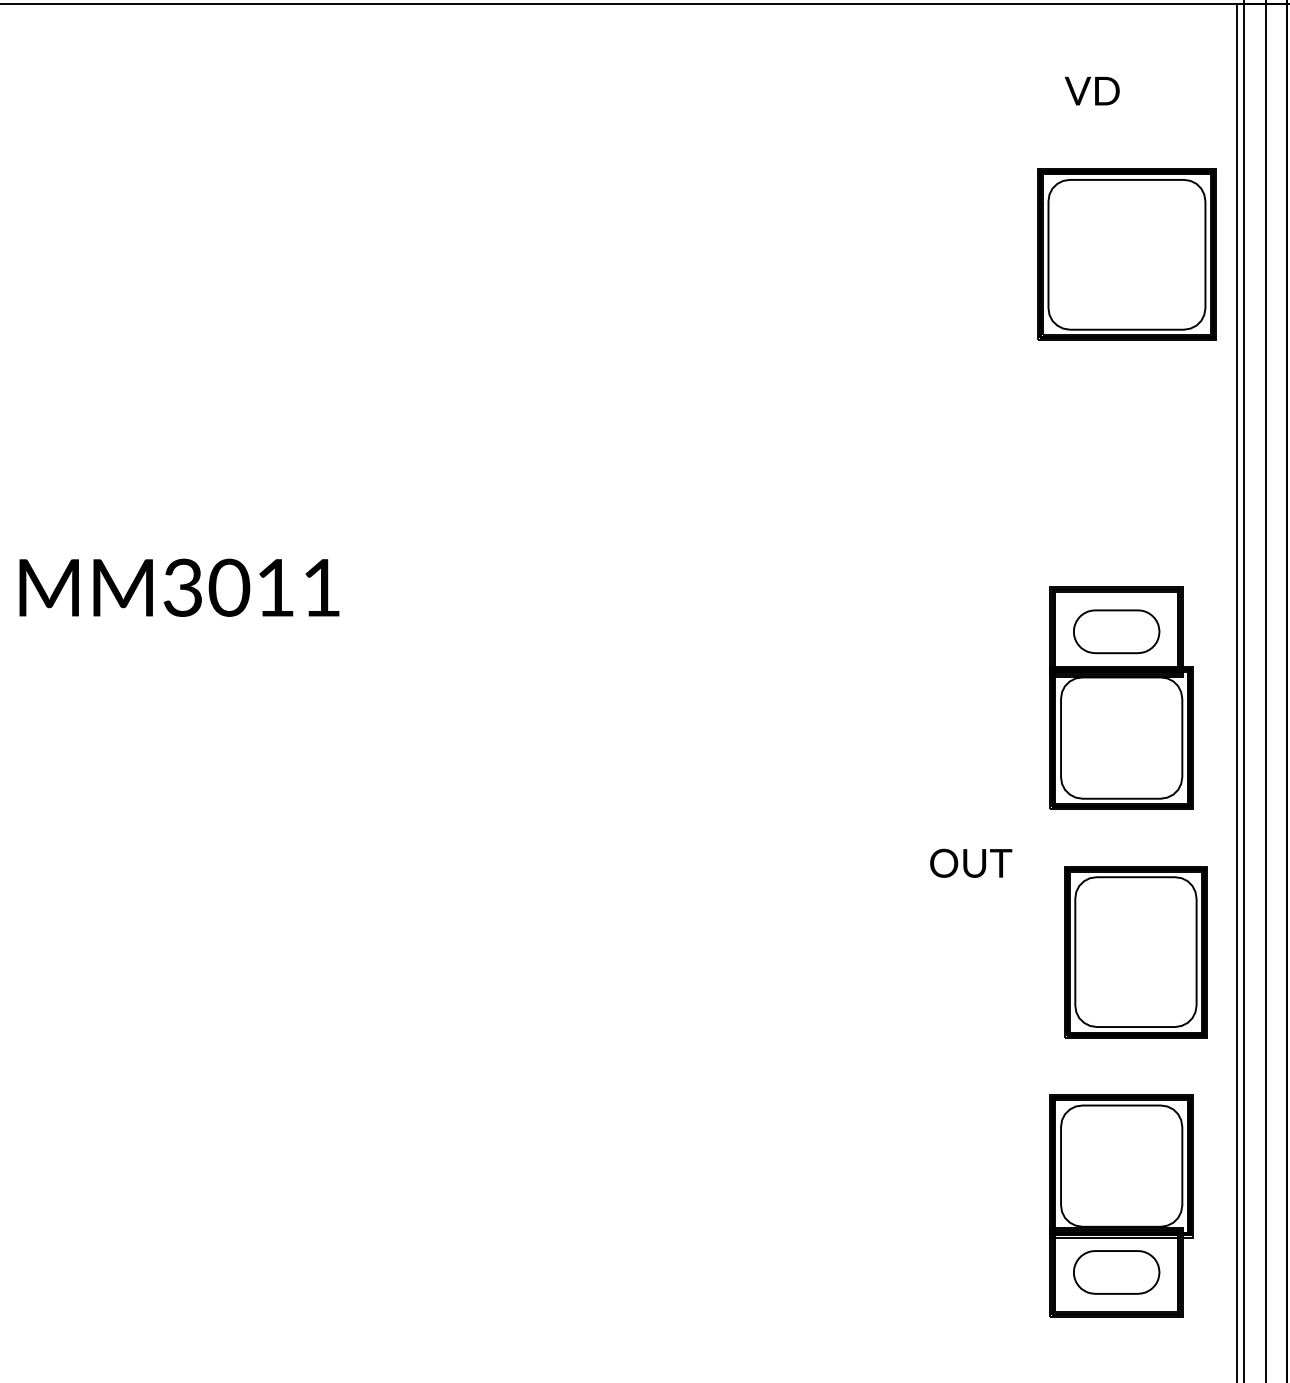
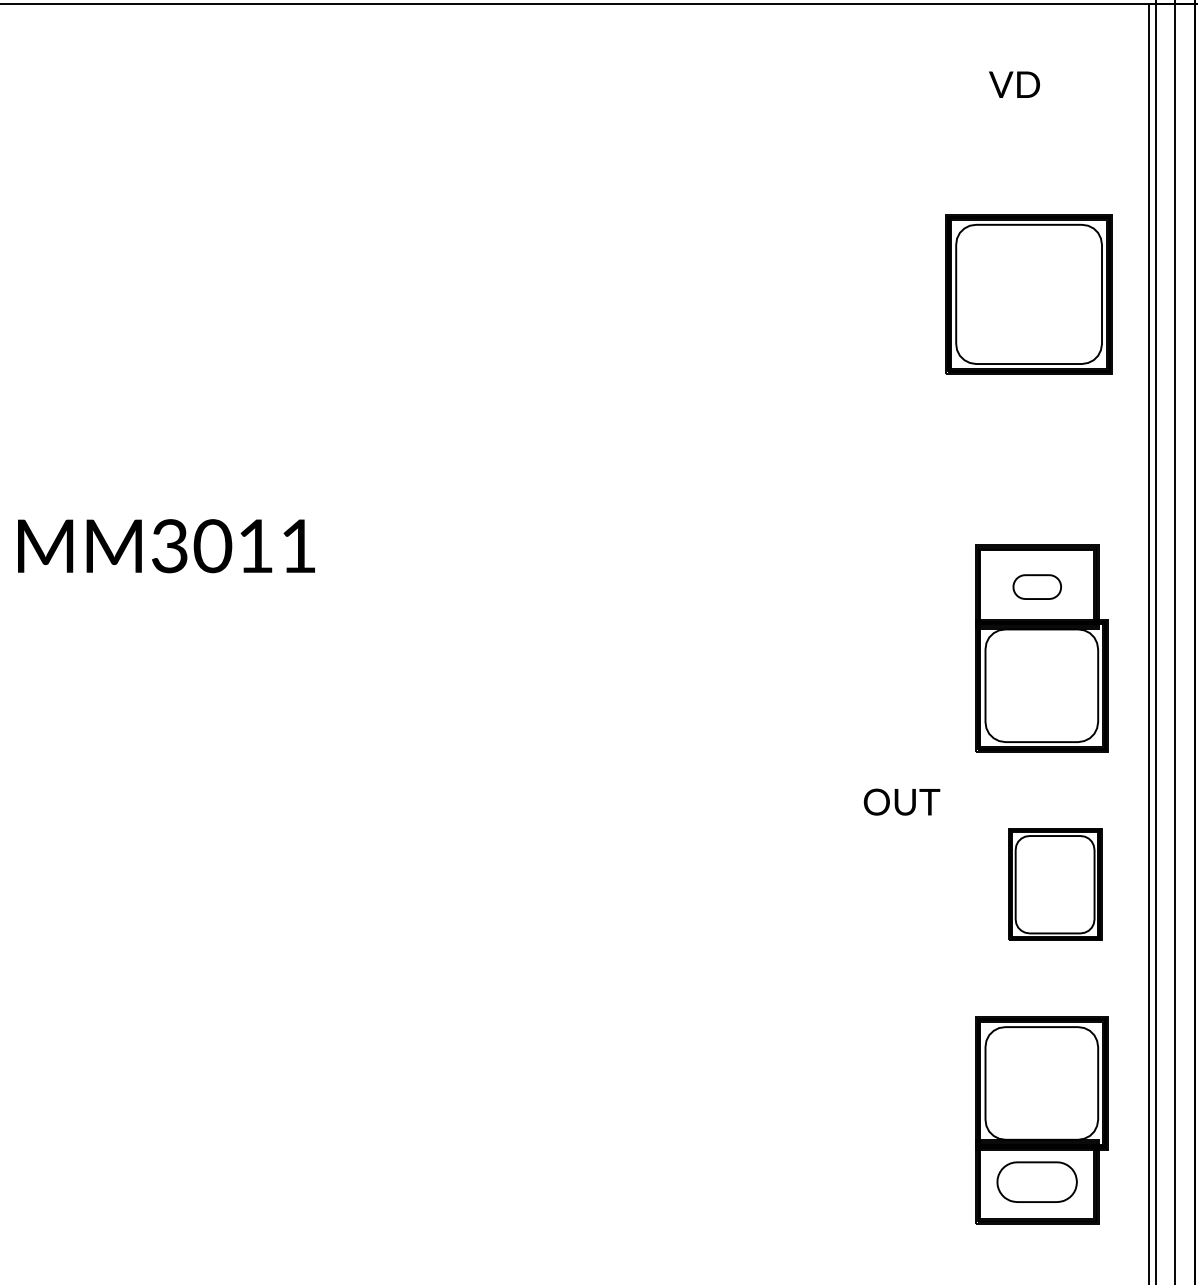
part: (1126, 254) -> (1028, 294), moved
part: (1116, 631) -> (1037, 586), size x0.6
part: (1135, 952) -> (1054, 884), size x0.7

